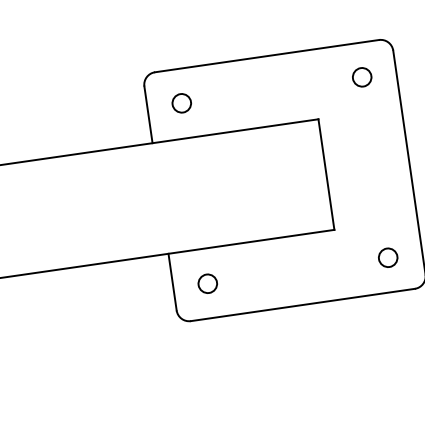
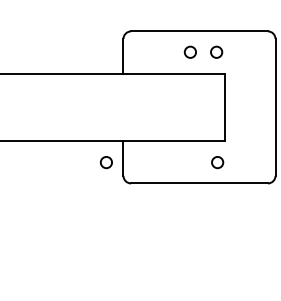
circle: (361, 76) -> (216, 51), moved
circle: (180, 102) -> (189, 51), moved
circle: (387, 257) -> (217, 162), moved
circle: (206, 283) -> (105, 162), moved

